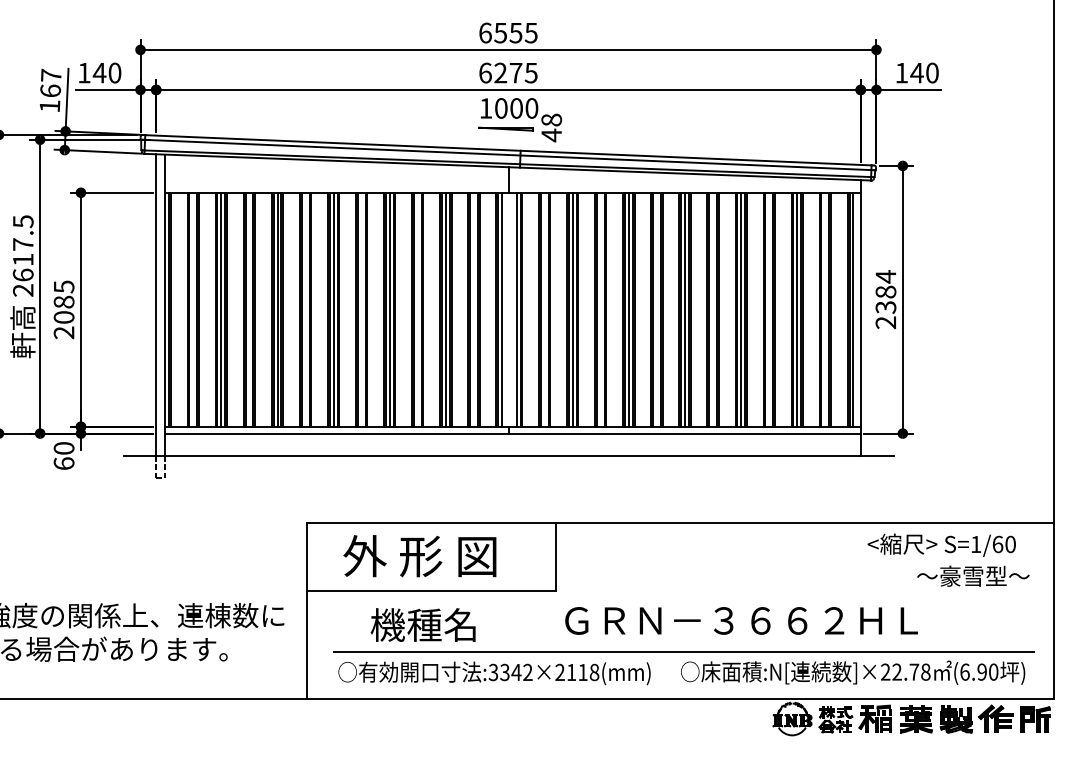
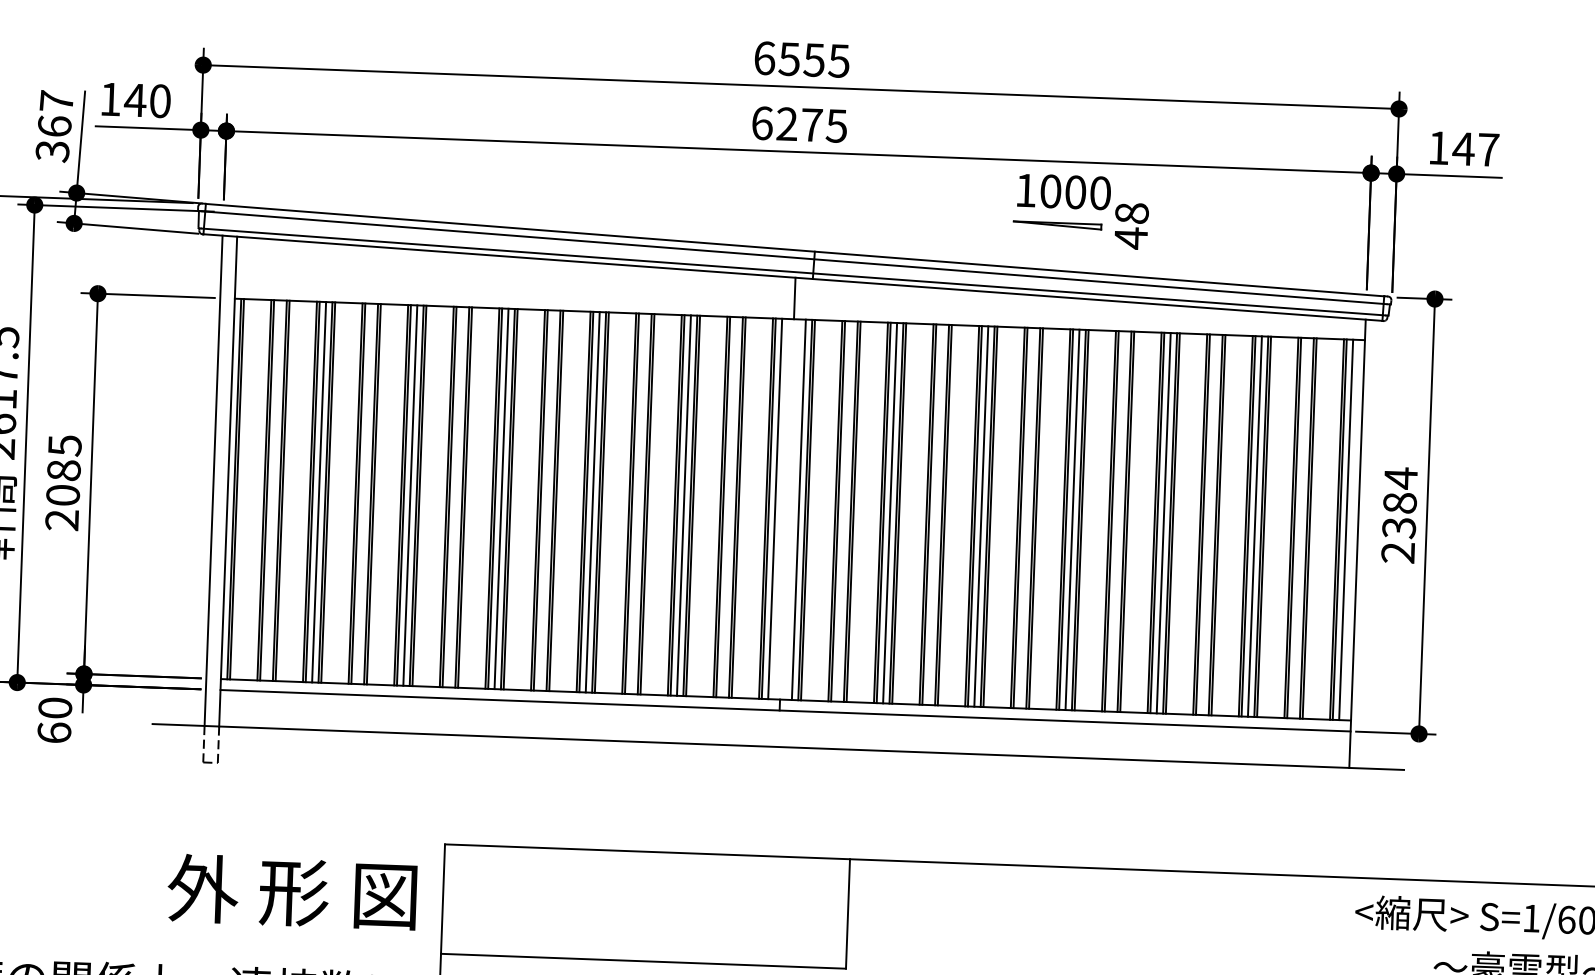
text: (932, 72) -> (1488, 148), 140 -> 147
text: (49, 106) -> (51, 151), 167 -> 367
part: (520, 120) -> (1081, 212), moved
text: (419, 556) -> (291, 892), moved

